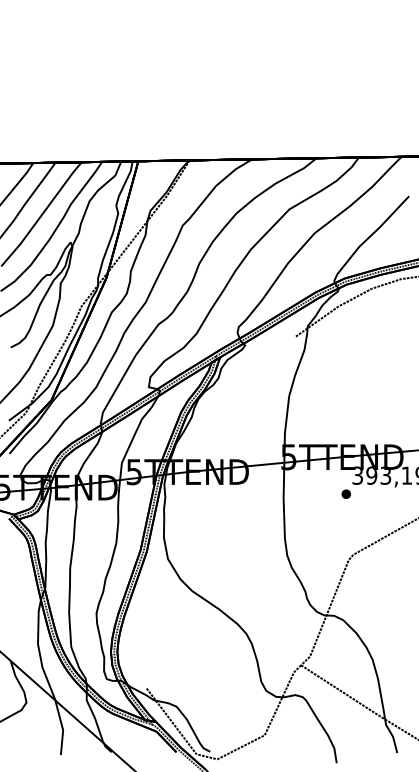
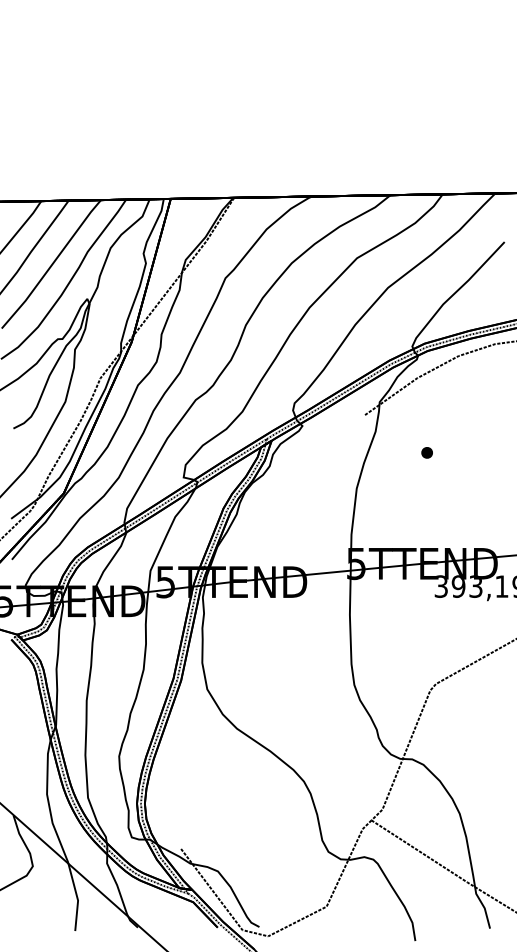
part: (345, 493) -> (426, 451), moved

